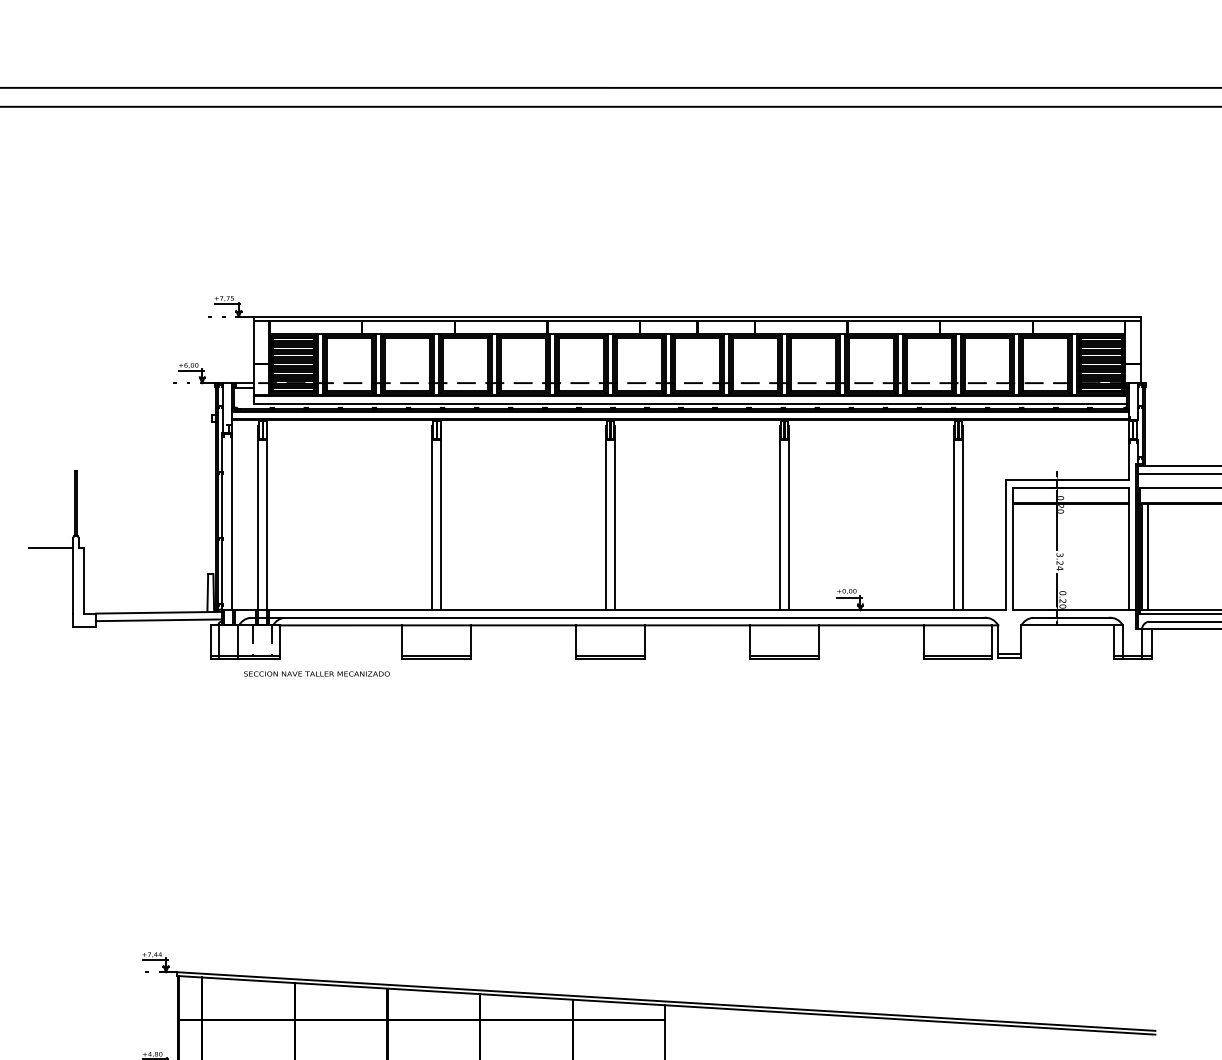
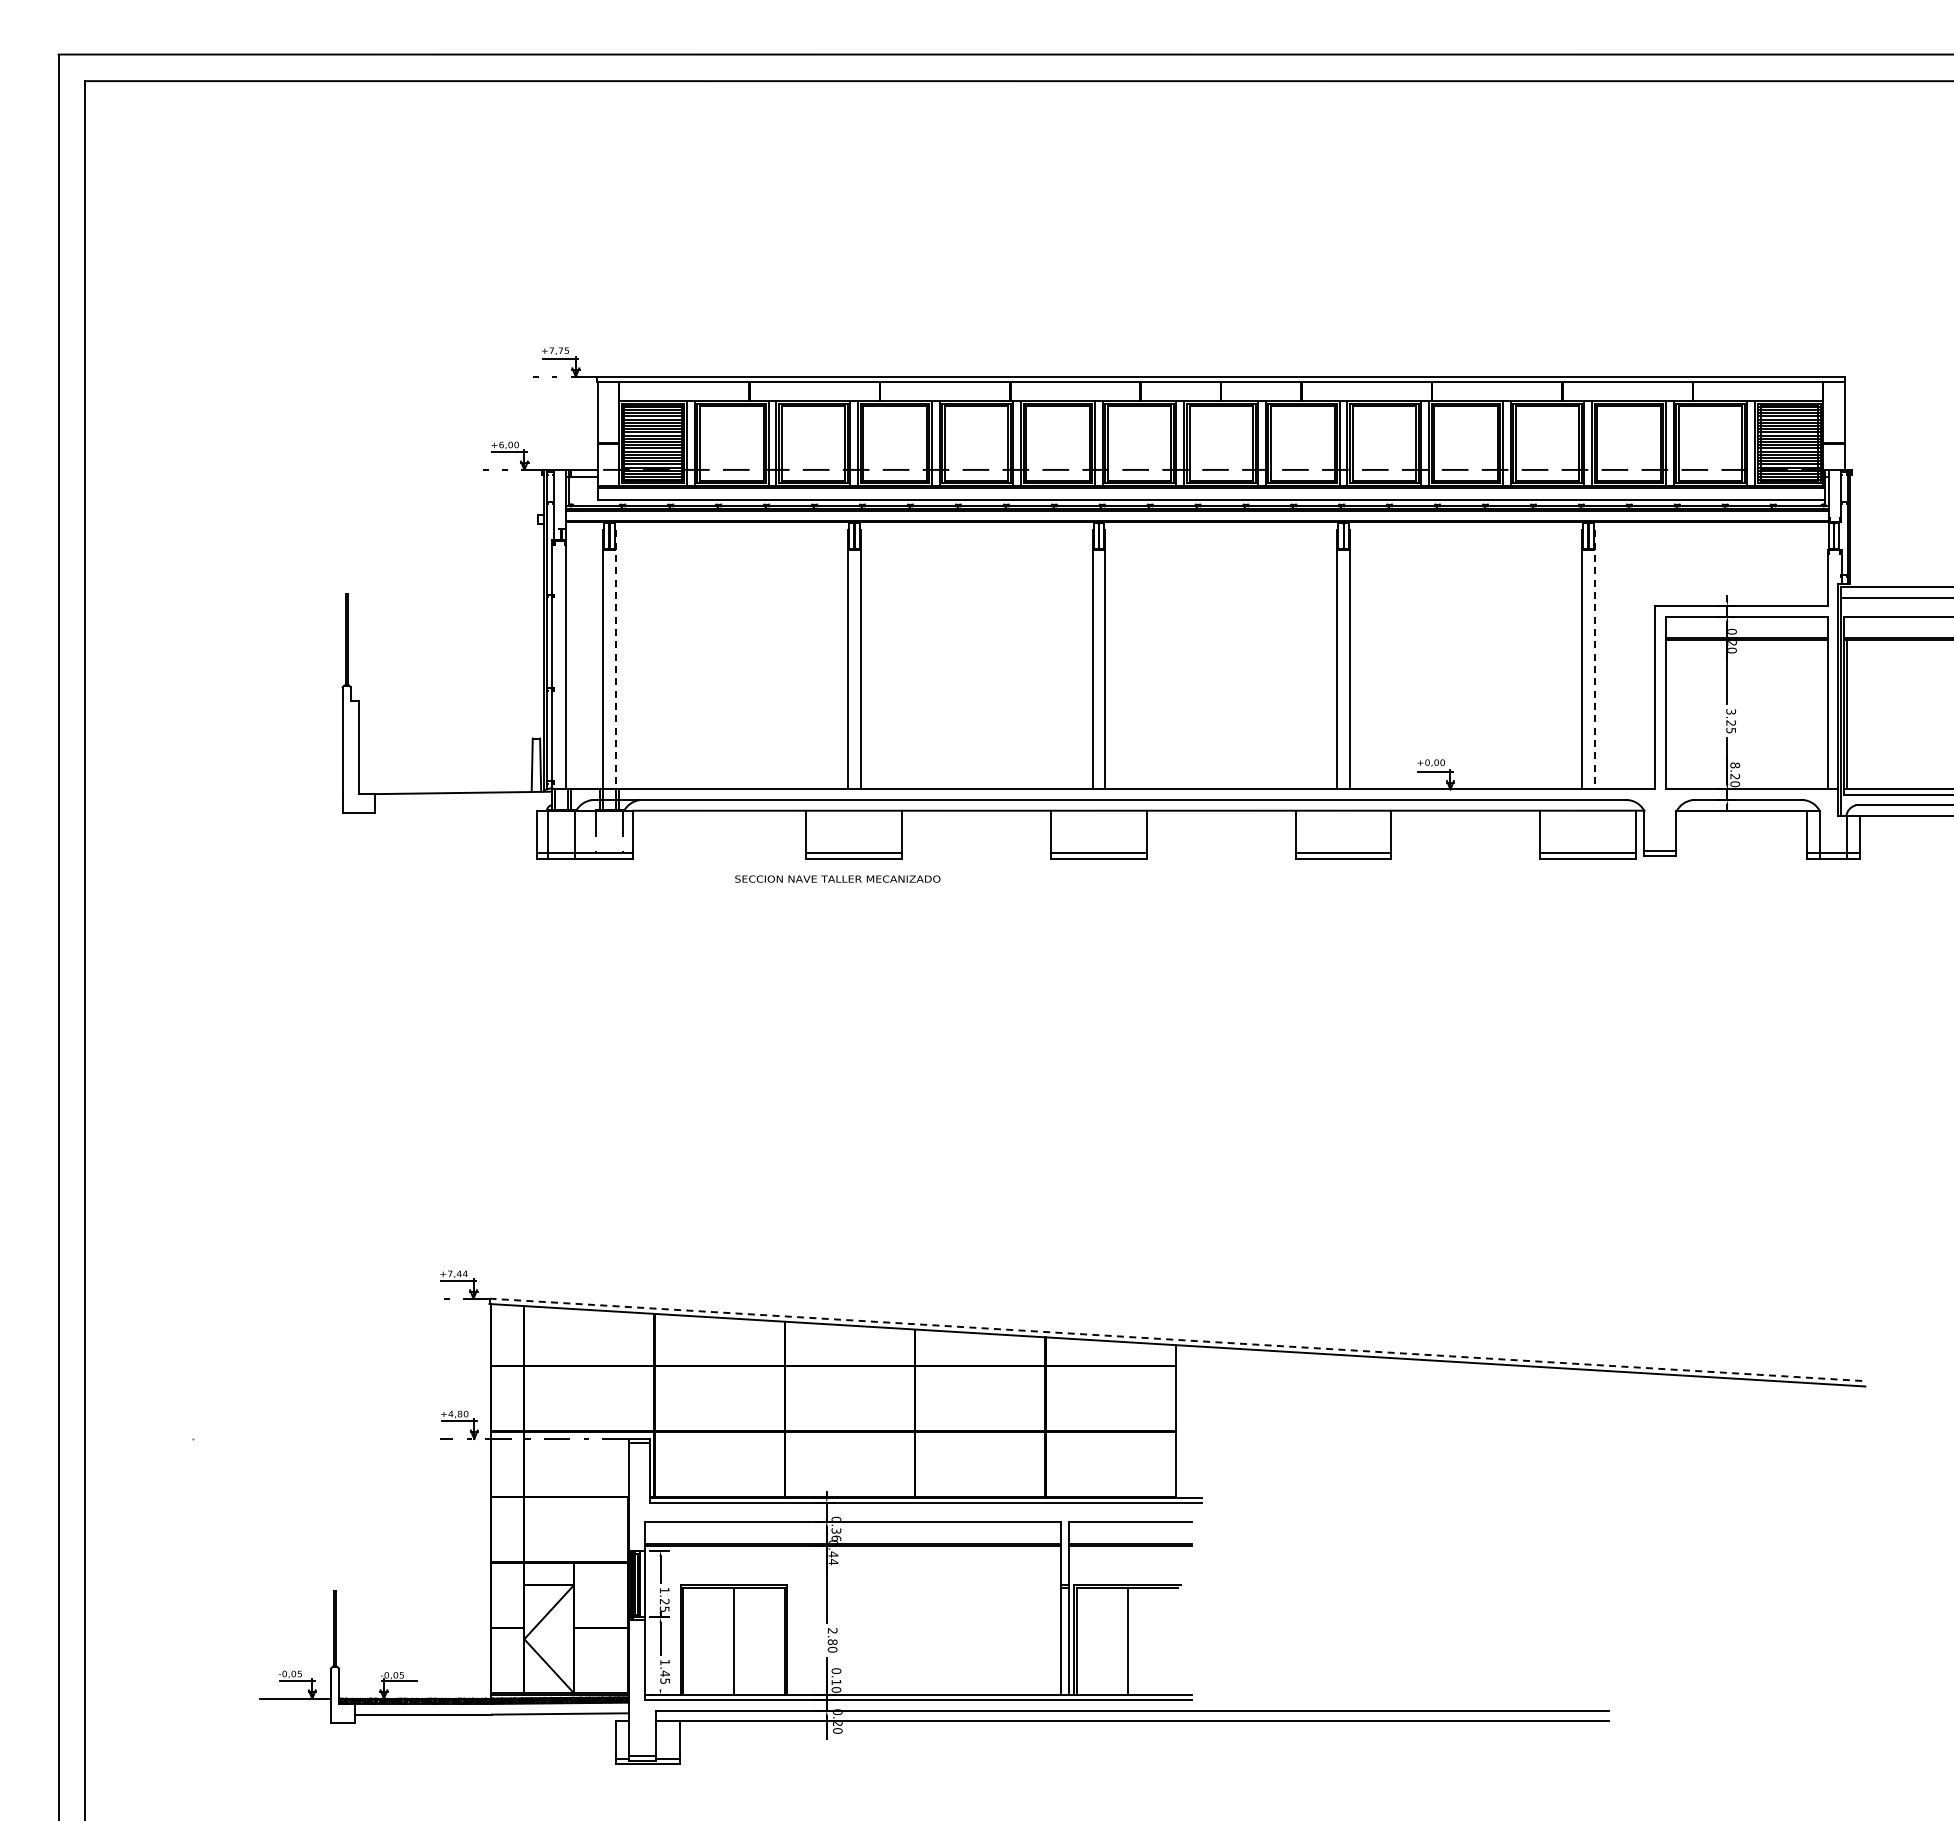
line: (266, 517) -> (615, 659), solid -> dashed
line: (962, 517) -> (1594, 659), solid -> dashed
line: (50, 547) -> (311, 701), removed
line: (1147, 556) -> (1854, 714), removed
text: (1059, 568) -> (1730, 730), 3.24 -> 3.25
text: (1062, 593) -> (1734, 765), 0.20 -> 8.20
line: (158, 620) -> (463, 803), removed
text: (316, 673) -> (837, 878), moved
line: (666, 1001) -> (1177, 1339), solid -> dashed

